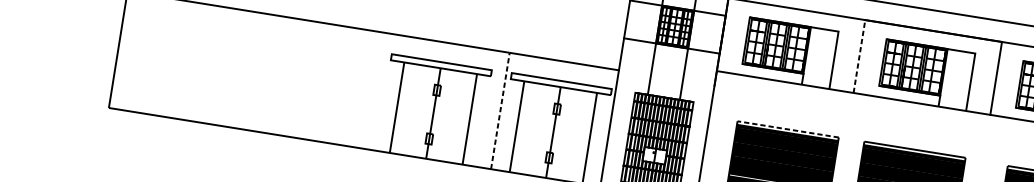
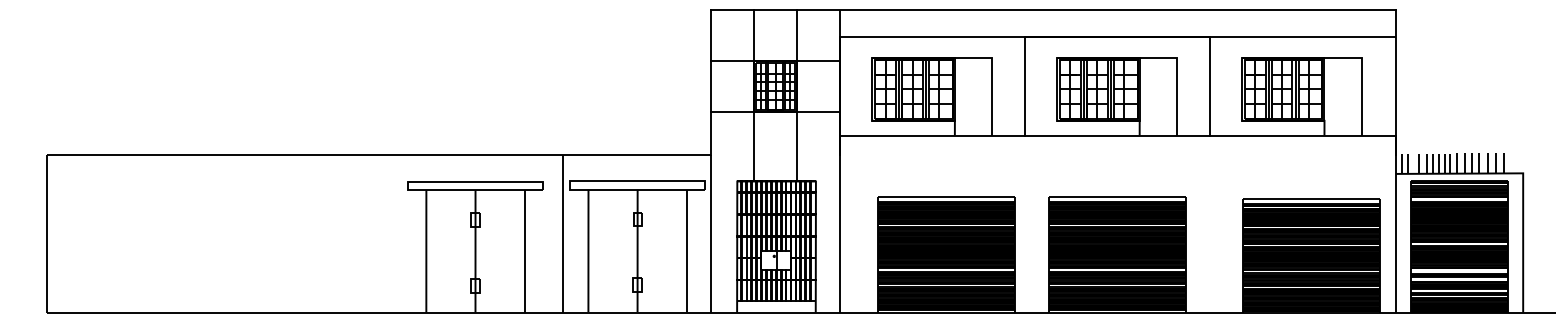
line: (859, 55) -> (1024, 85), dashed -> solid
line: (500, 110) -> (563, 233), dashed -> solid
line: (787, 129) -> (945, 197), dashed -> solid

